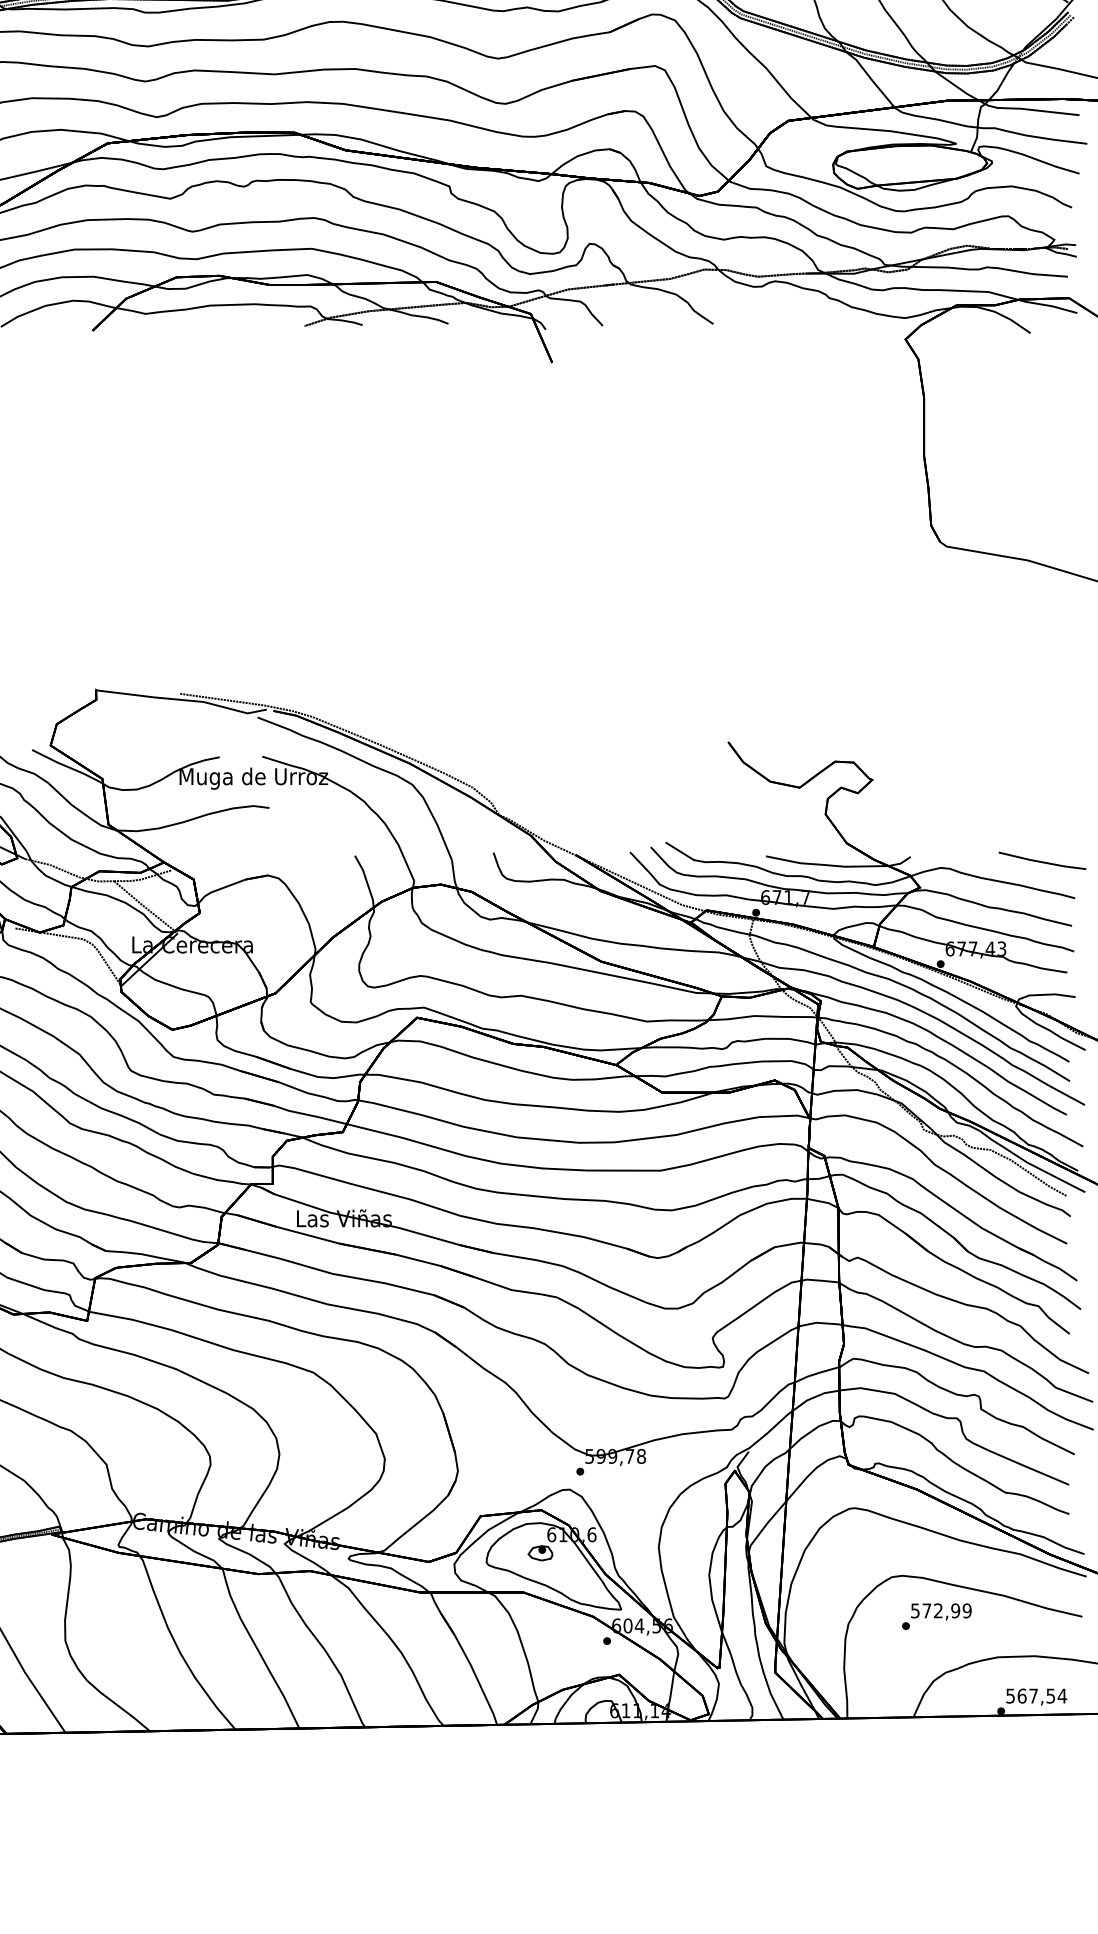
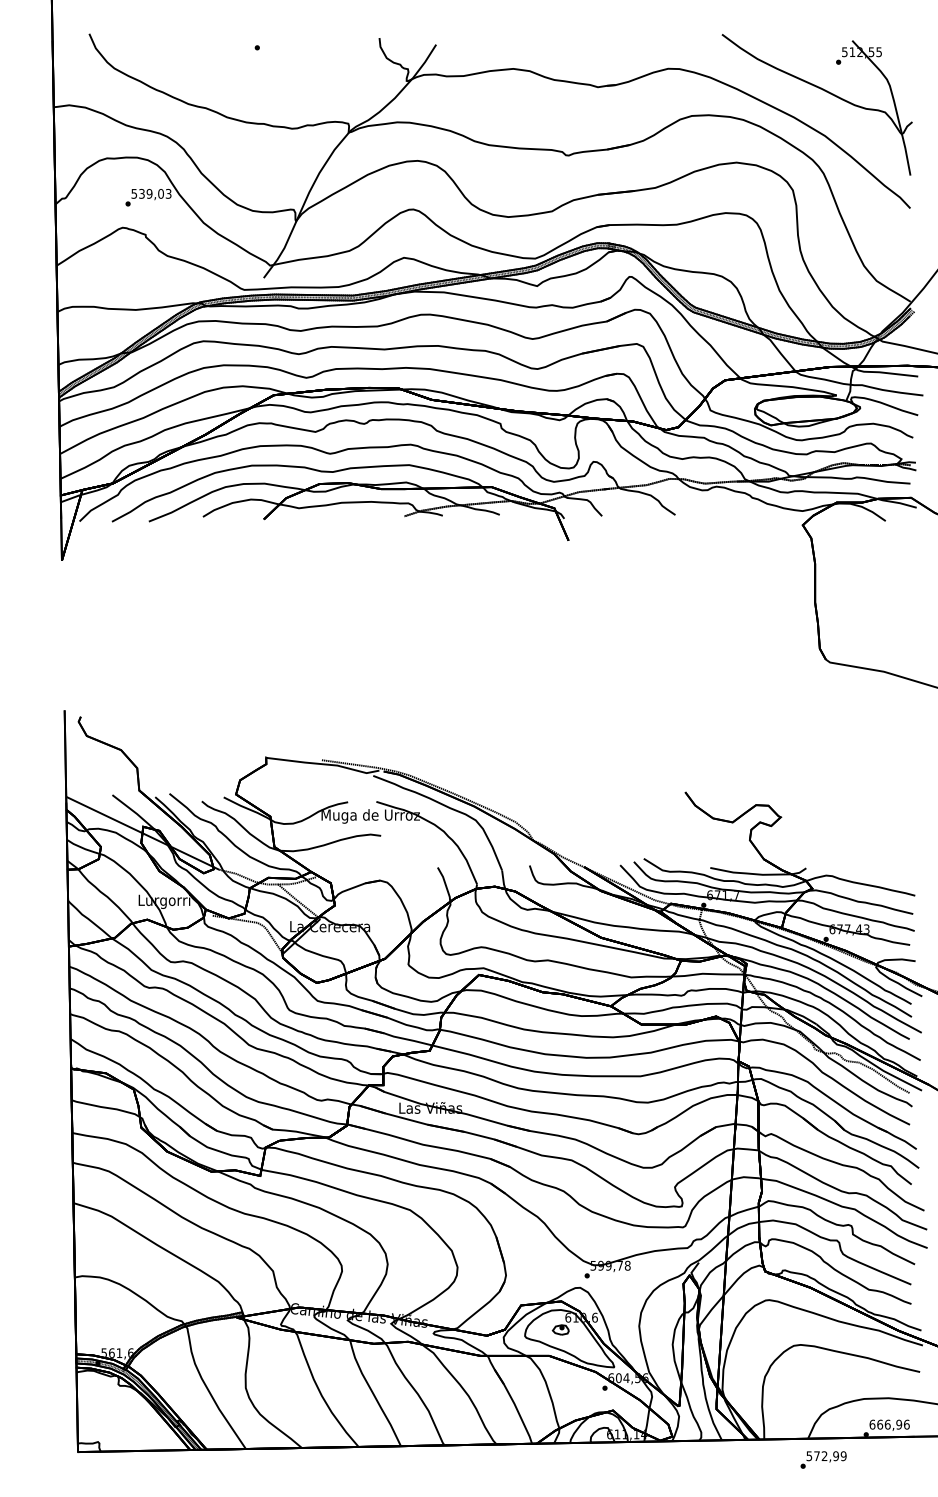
line: (1042, 860) -> (893, 870), removed
text: (936, 1615) -> (823, 1459), moved
text: (1036, 1695) -> (889, 1424), 567,54 -> 666,96

